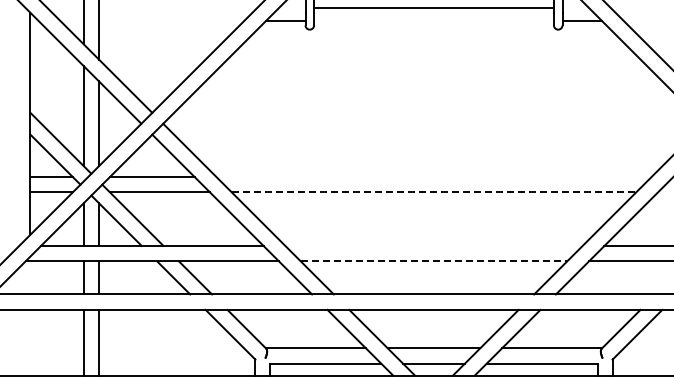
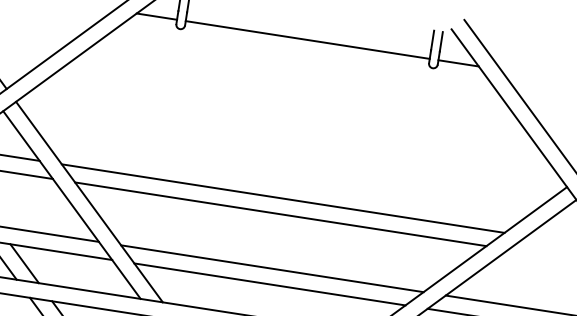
line: (433, 8) -> (307, 40), moved
line: (433, 177) -> (282, 199), added
line: (434, 192) -> (281, 214), dashed -> solid
line: (433, 245) -> (271, 268), added
line: (434, 261) -> (270, 284), dashed -> solid

